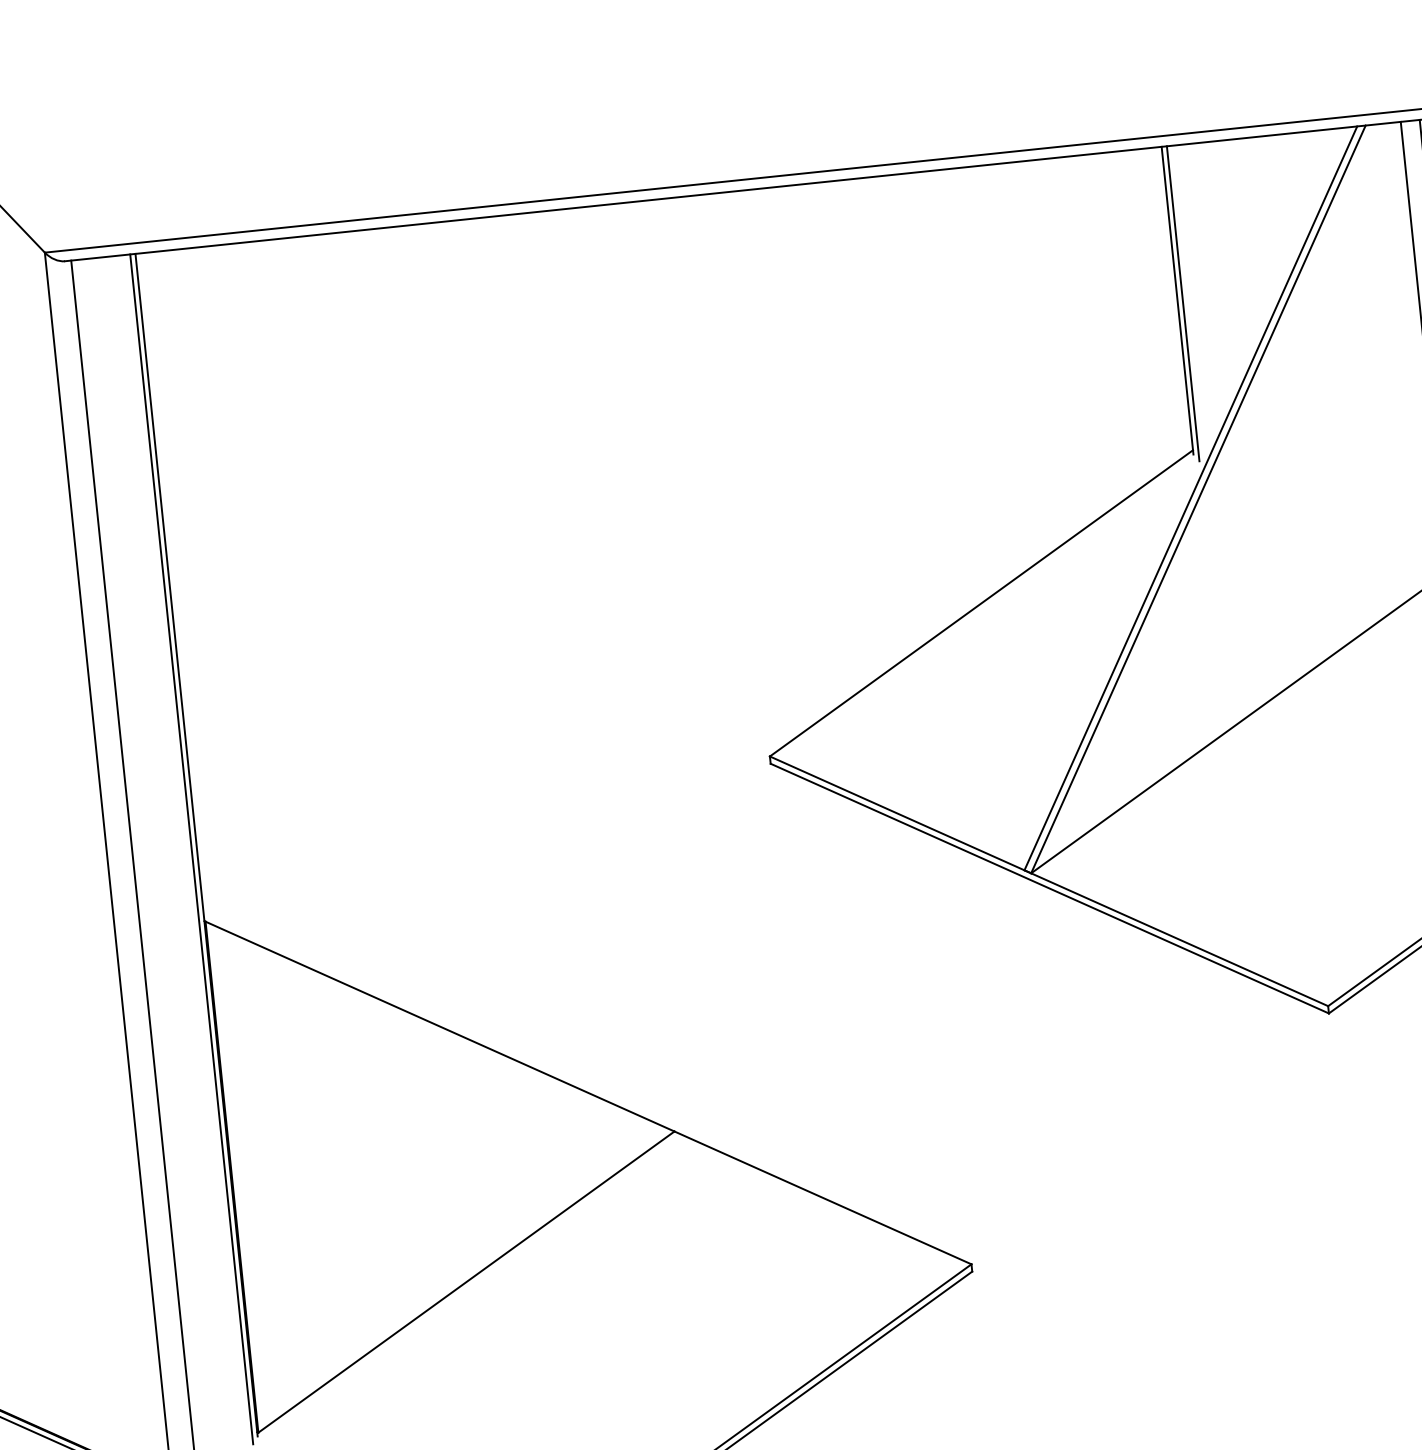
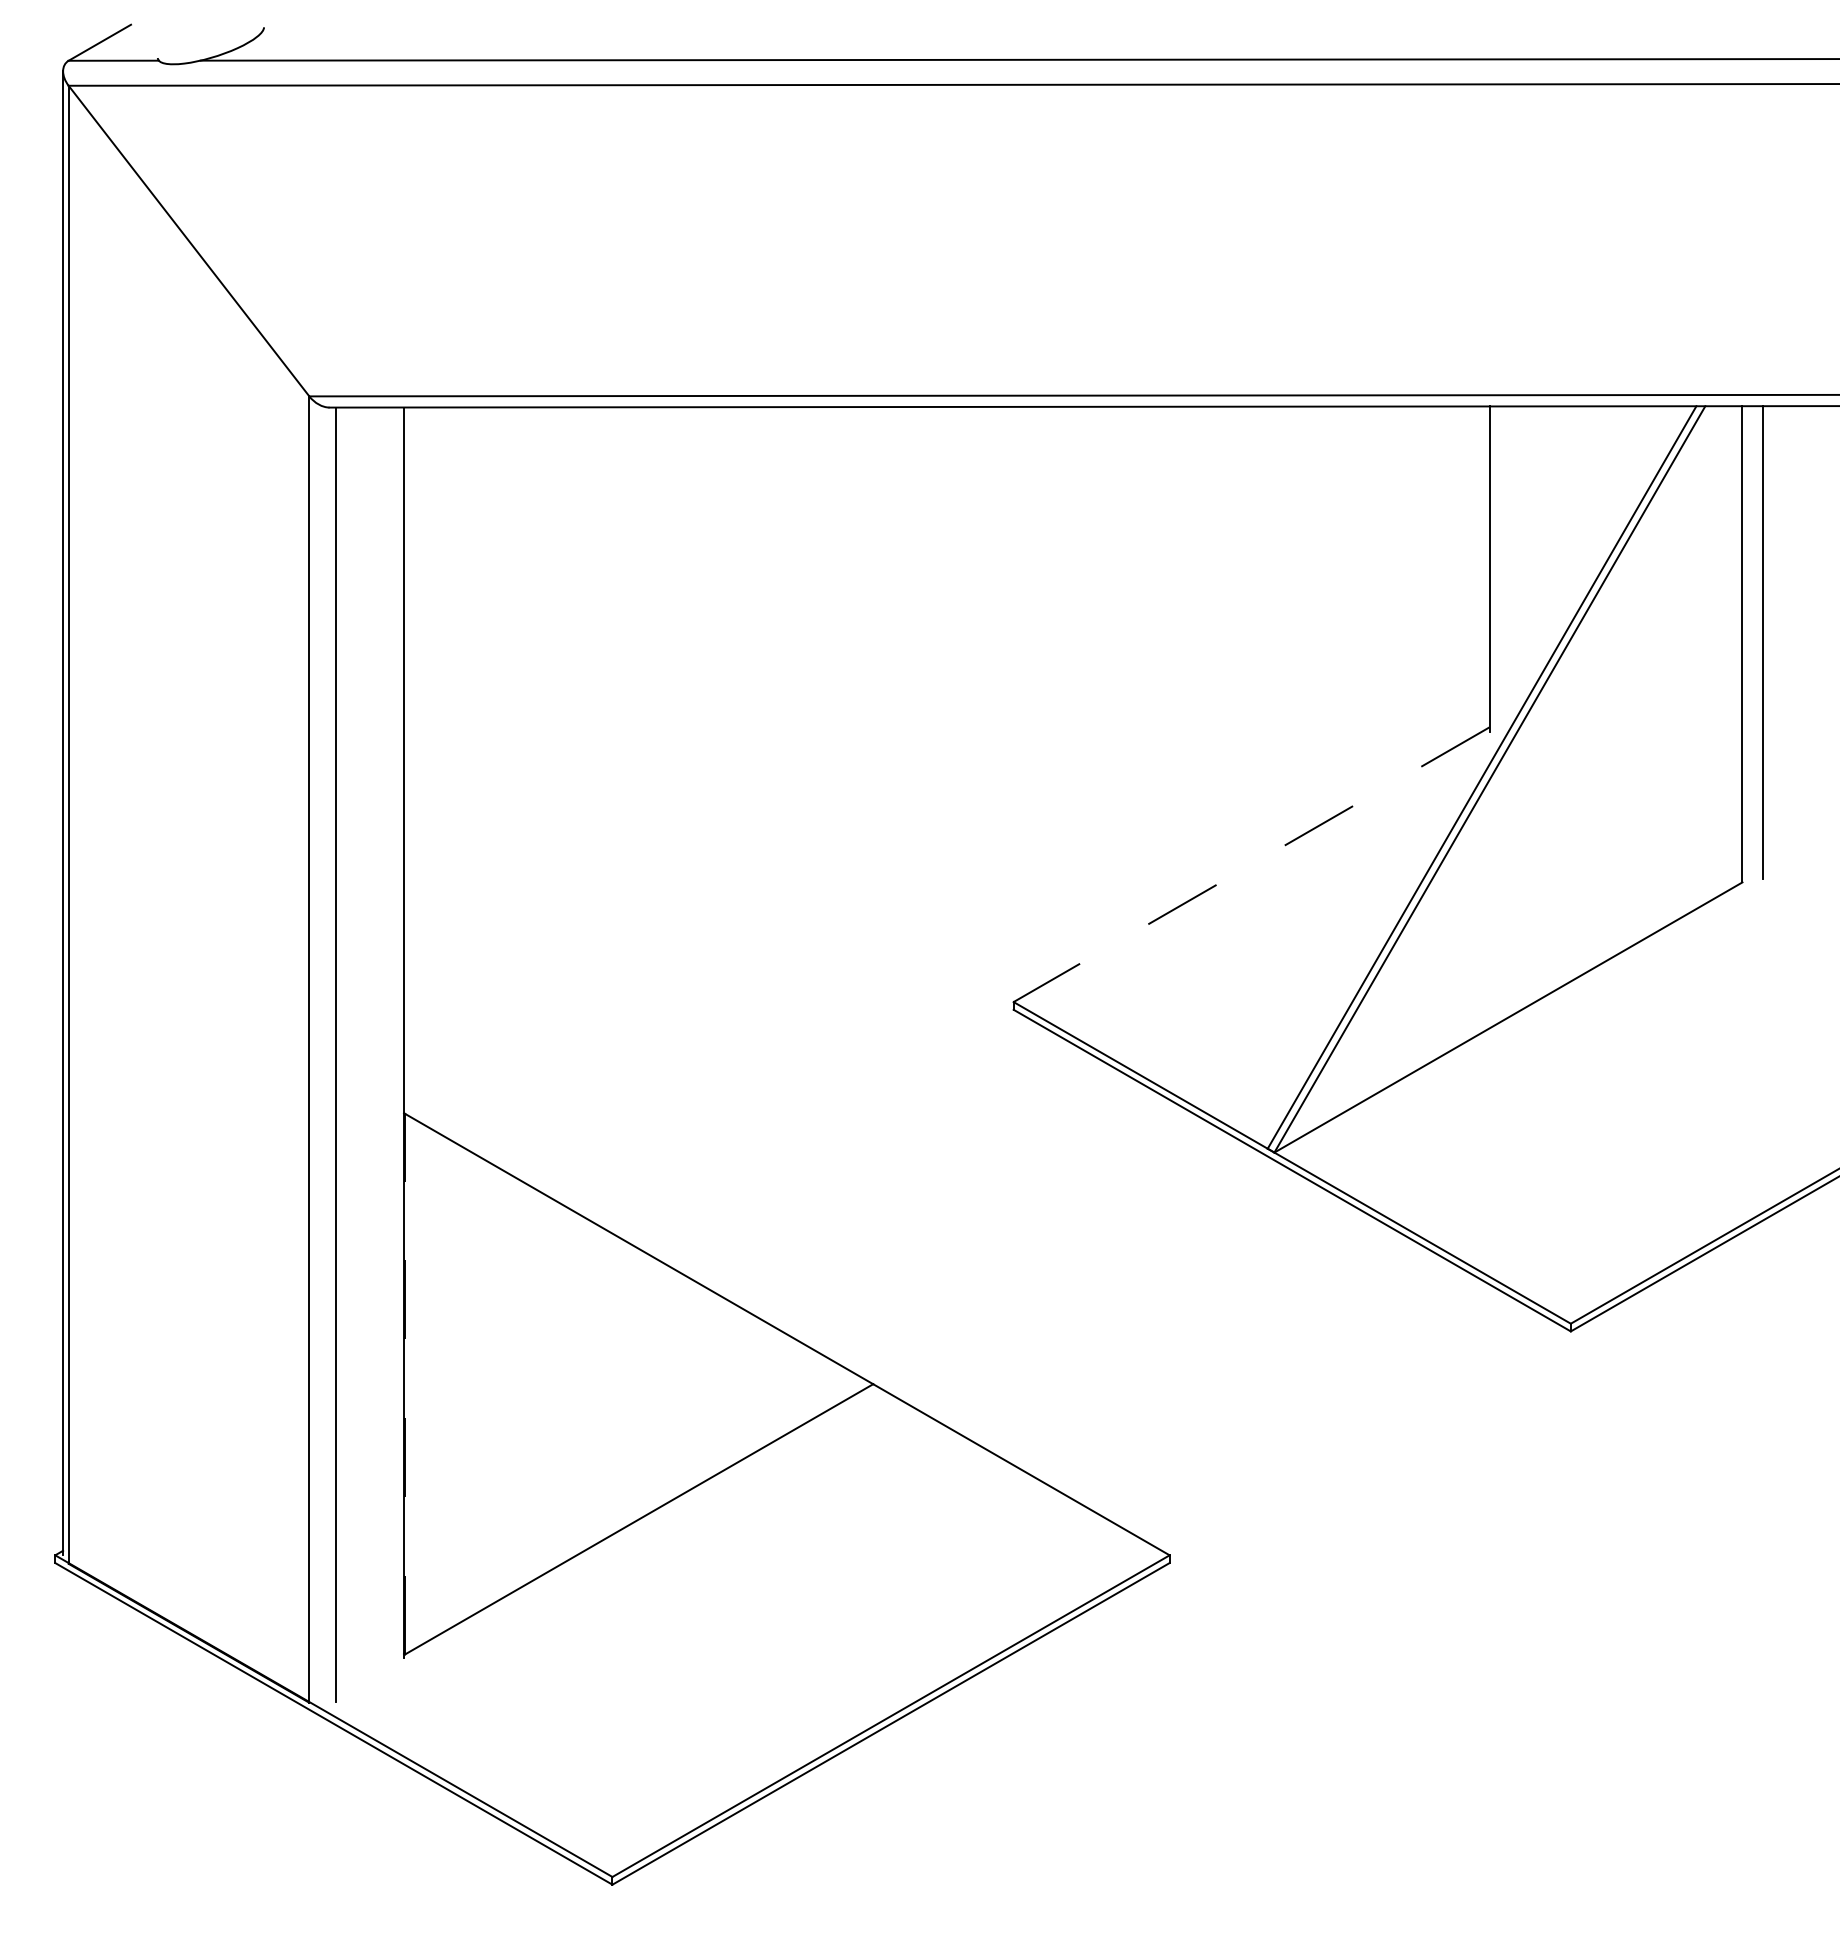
line: (1183, 303) -> (1495, 572), removed
line: (981, 603) -> (1251, 864), solid -> dashed
line: (191, 849) -> (398, 1036), removed
line: (232, 1176) -> (405, 1383), solid -> dashed

